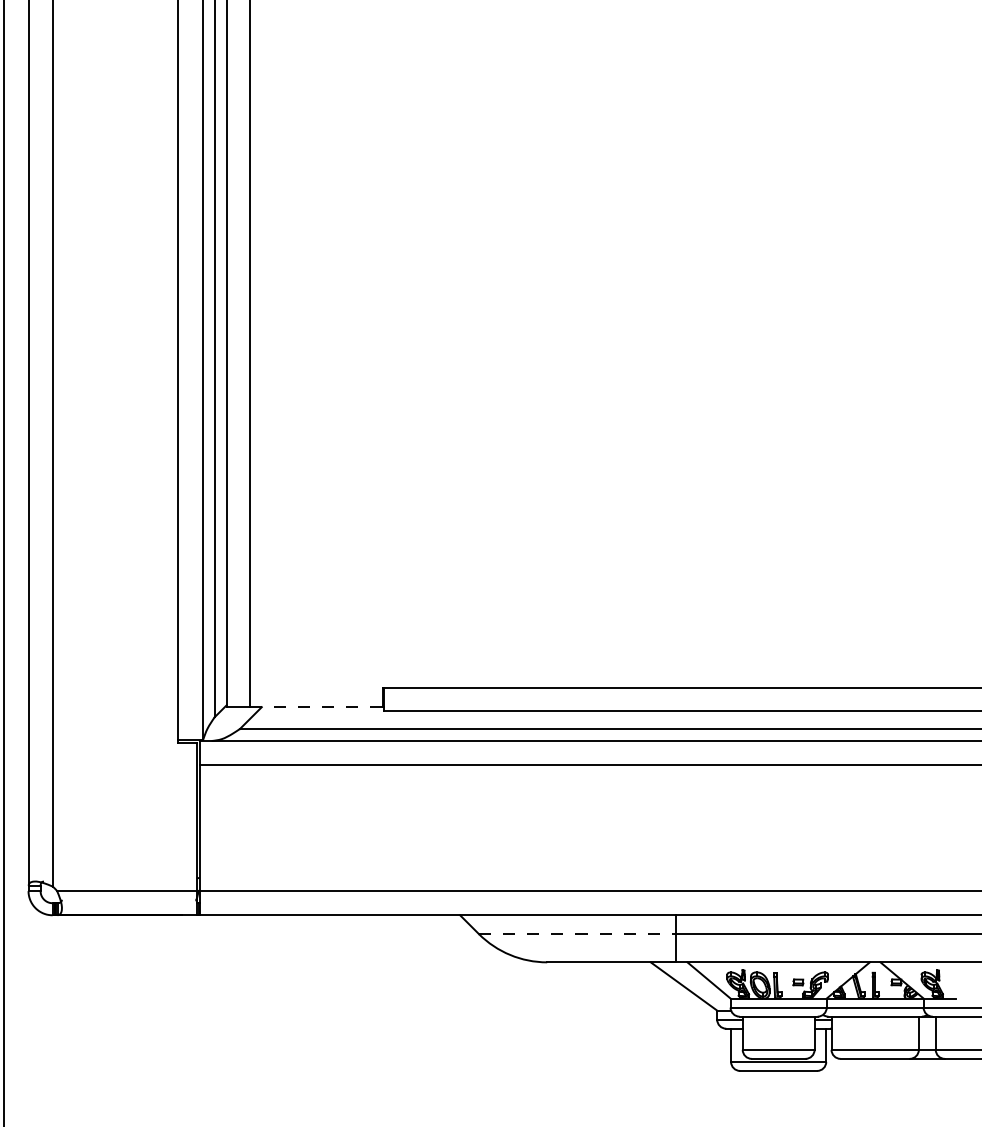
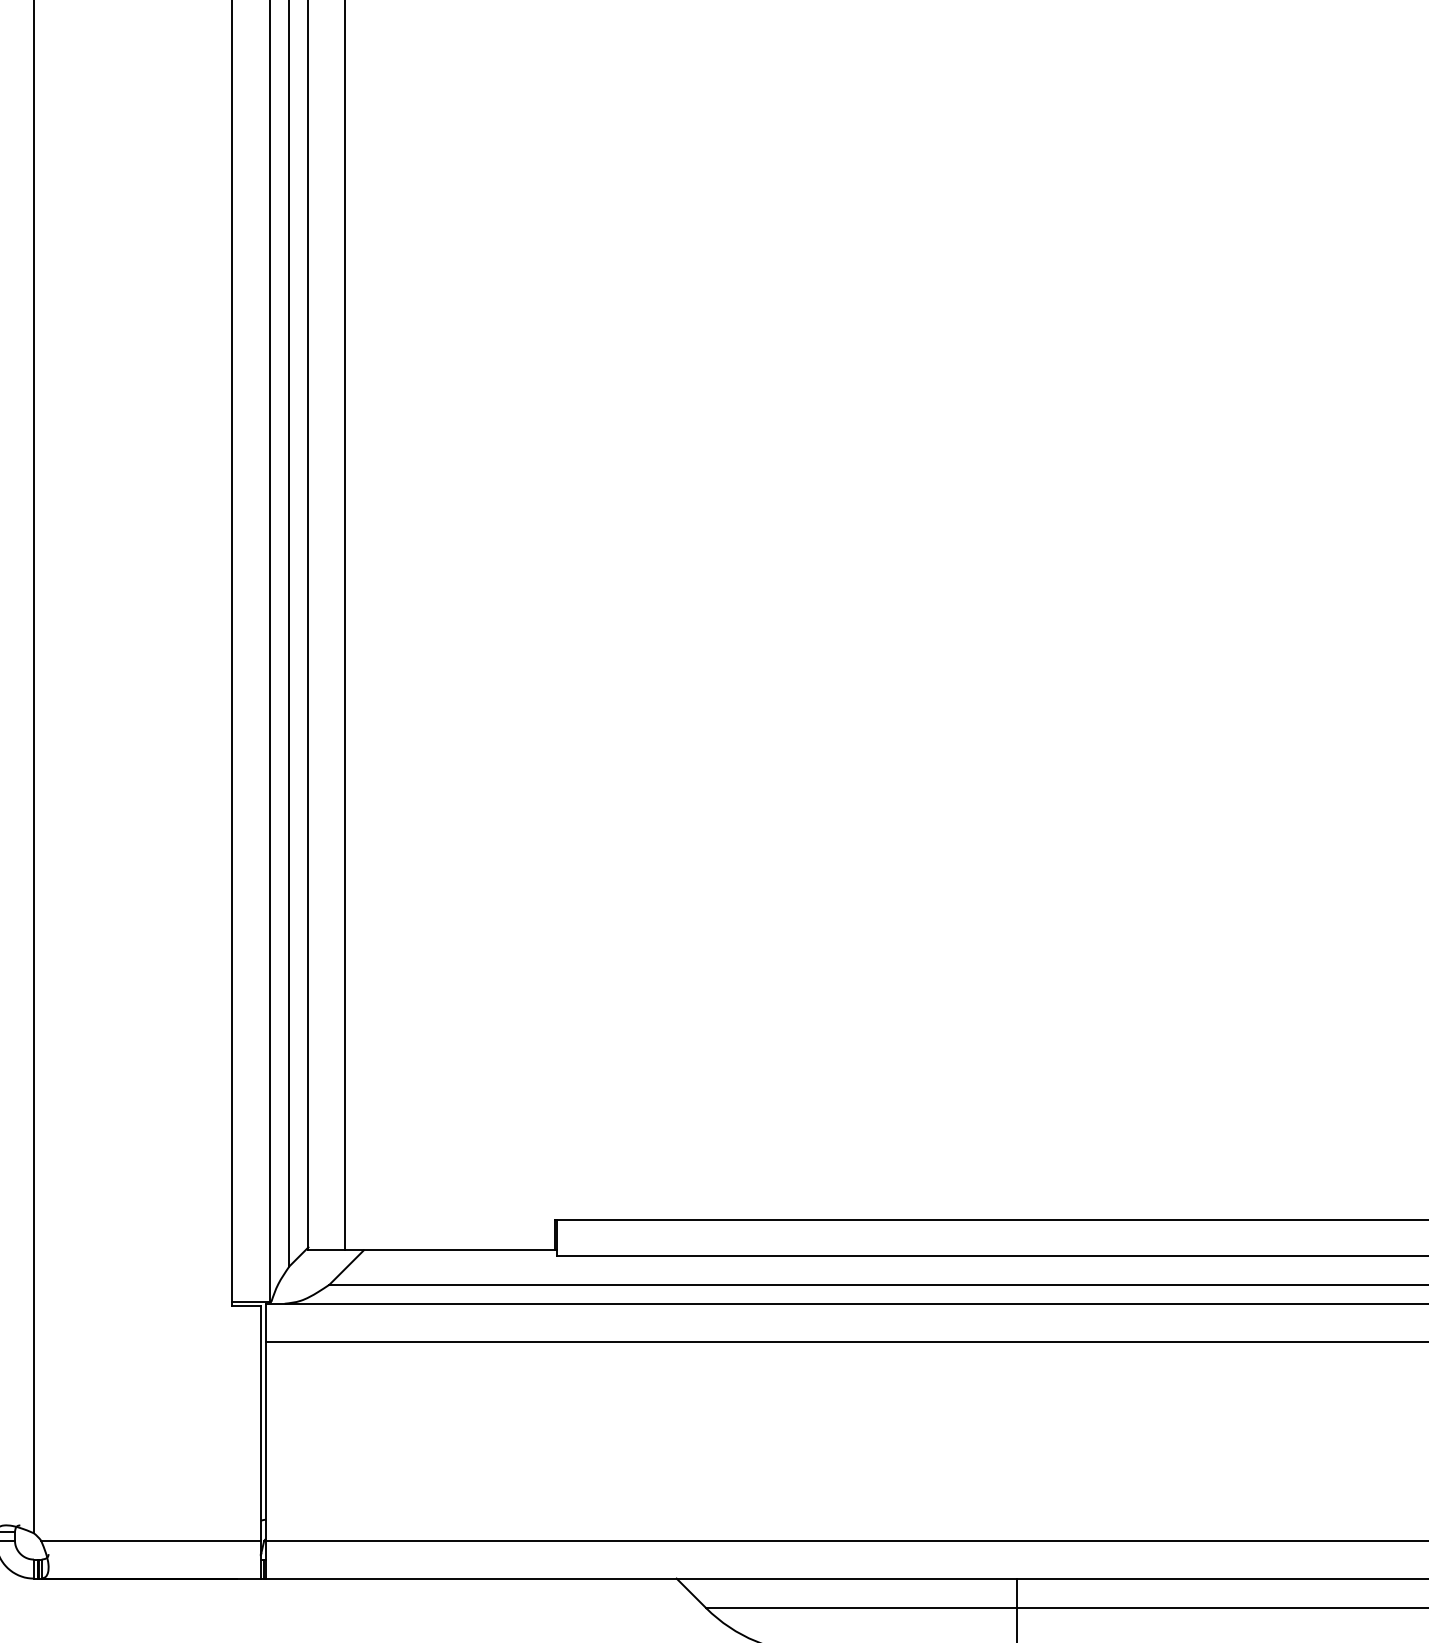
line: (316, 707) -> (450, 1250), dashed -> solid
line: (577, 934) -> (861, 1608), dashed -> solid

